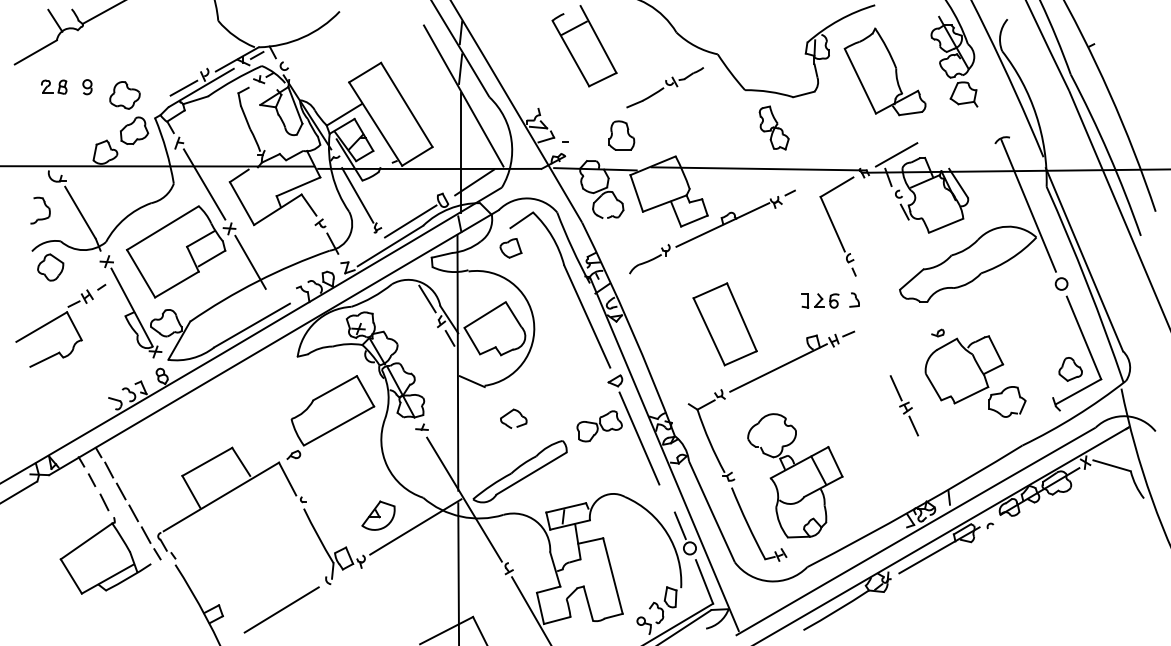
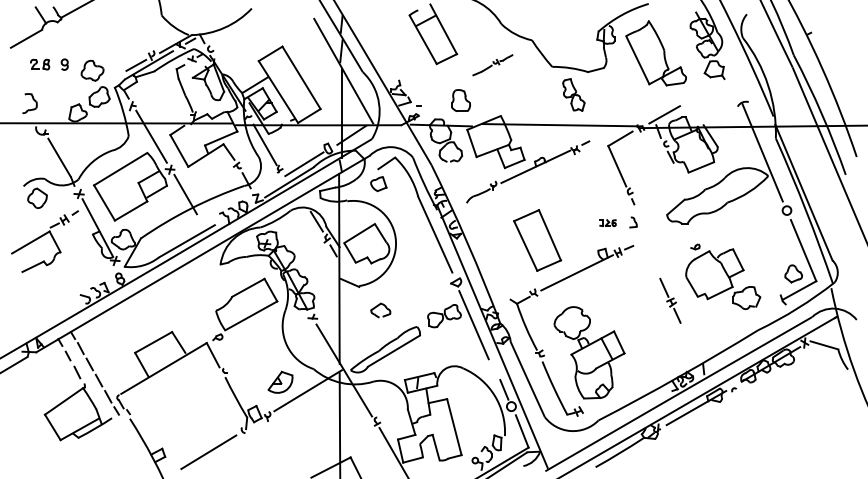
part: (664, 87) -> (492, 64), size x0.7
part: (44, 205) -> (32, 99), moved
part: (820, 300) -> (608, 222), size x0.6

